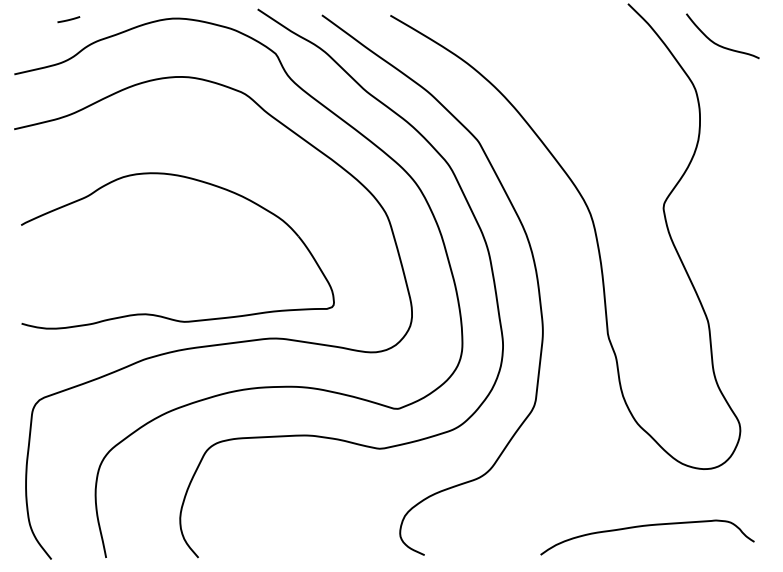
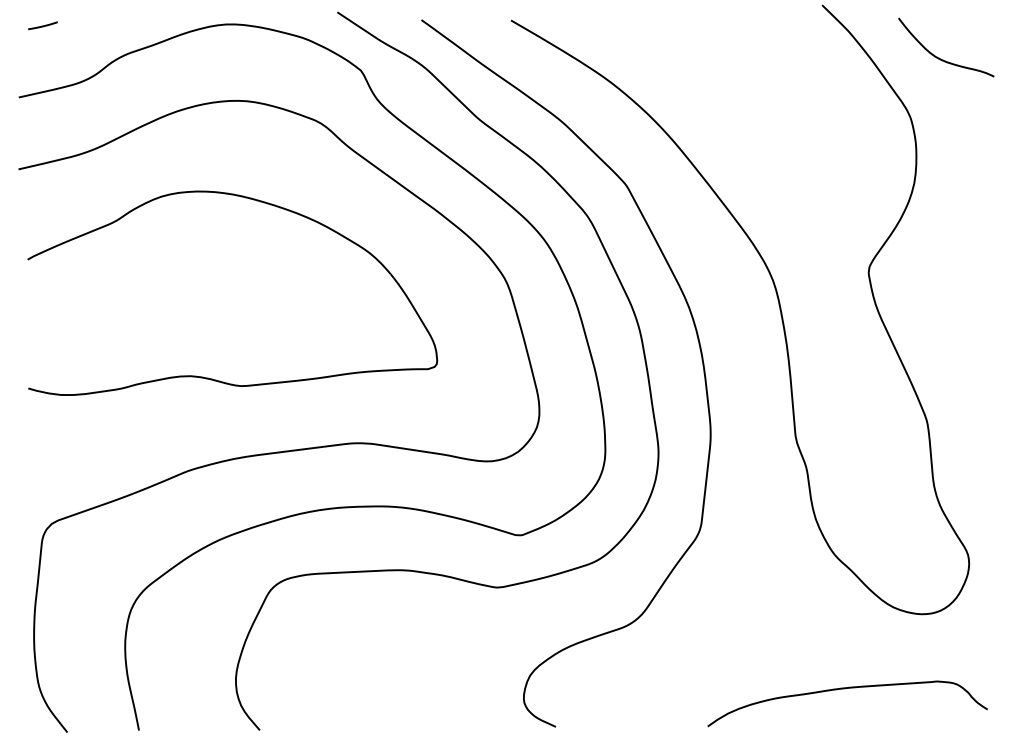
line: (68, 19) -> (42, 25), moved
part: (161, 315) -> (211, 377), moved

